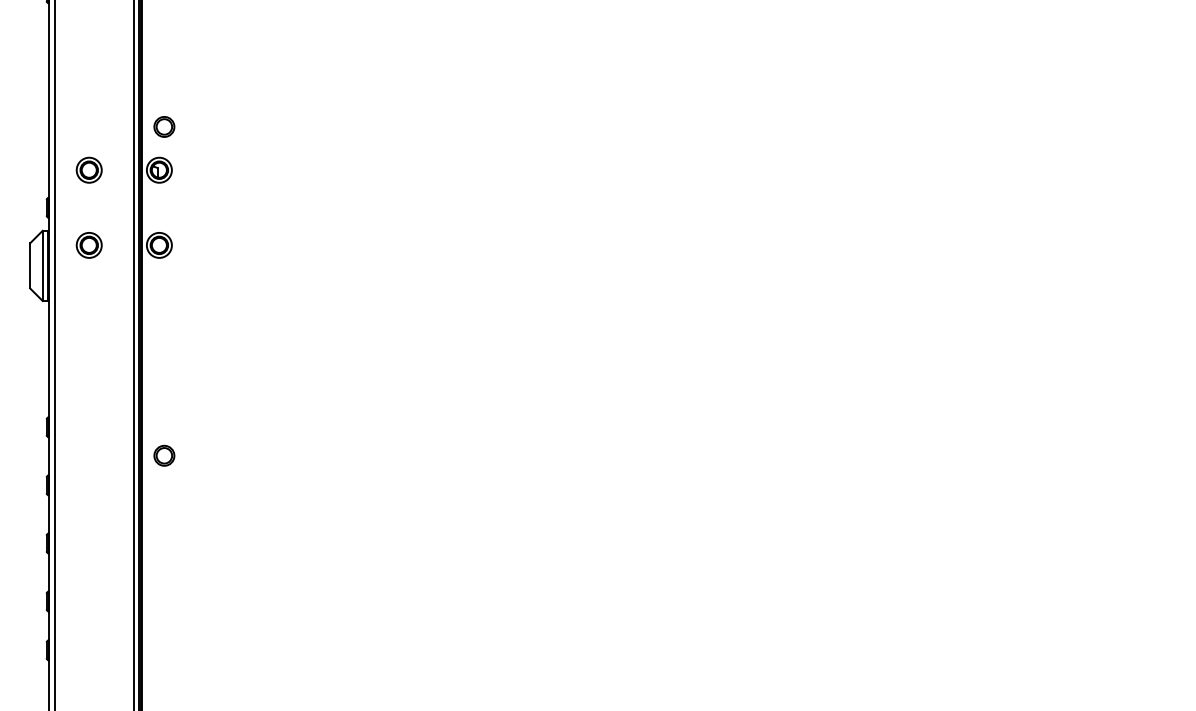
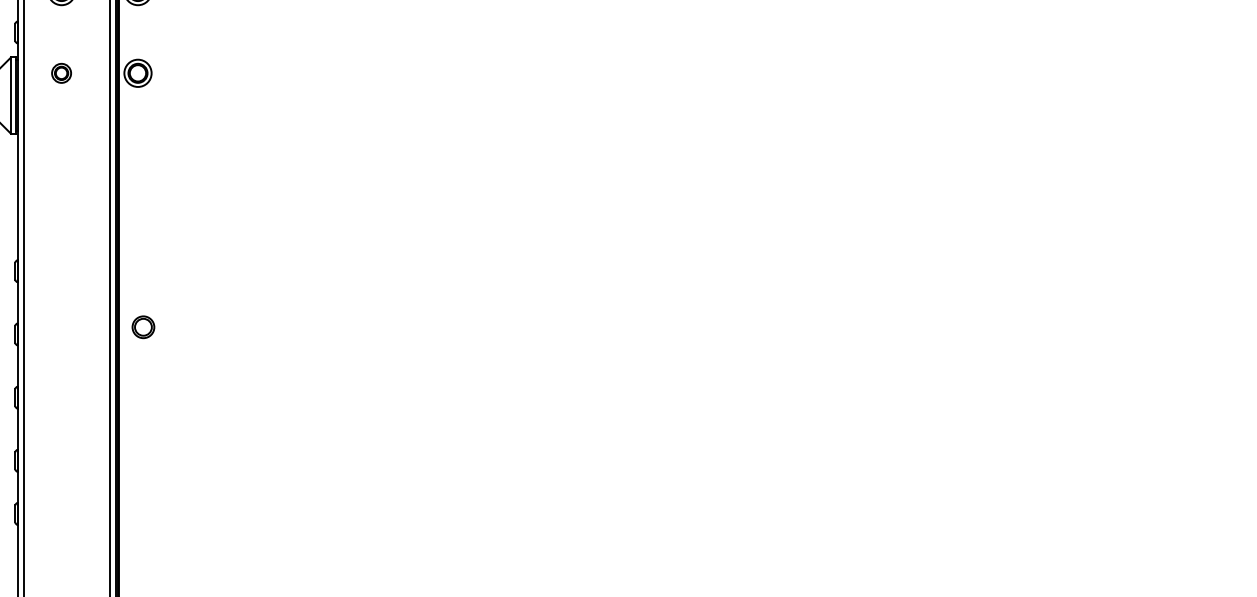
part: (88, 245) -> (60, 73), size x0.7
part: (164, 455) -> (143, 326), moved

